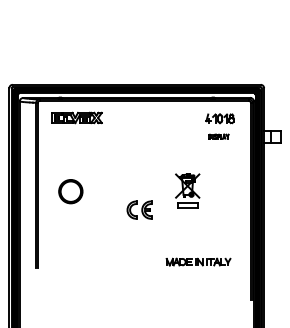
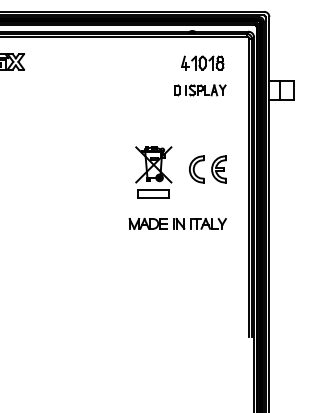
part: (218, 136) -> (200, 89), size x1.67
part: (139, 209) -> (207, 168), moved
part: (198, 261) -> (177, 222), moved

